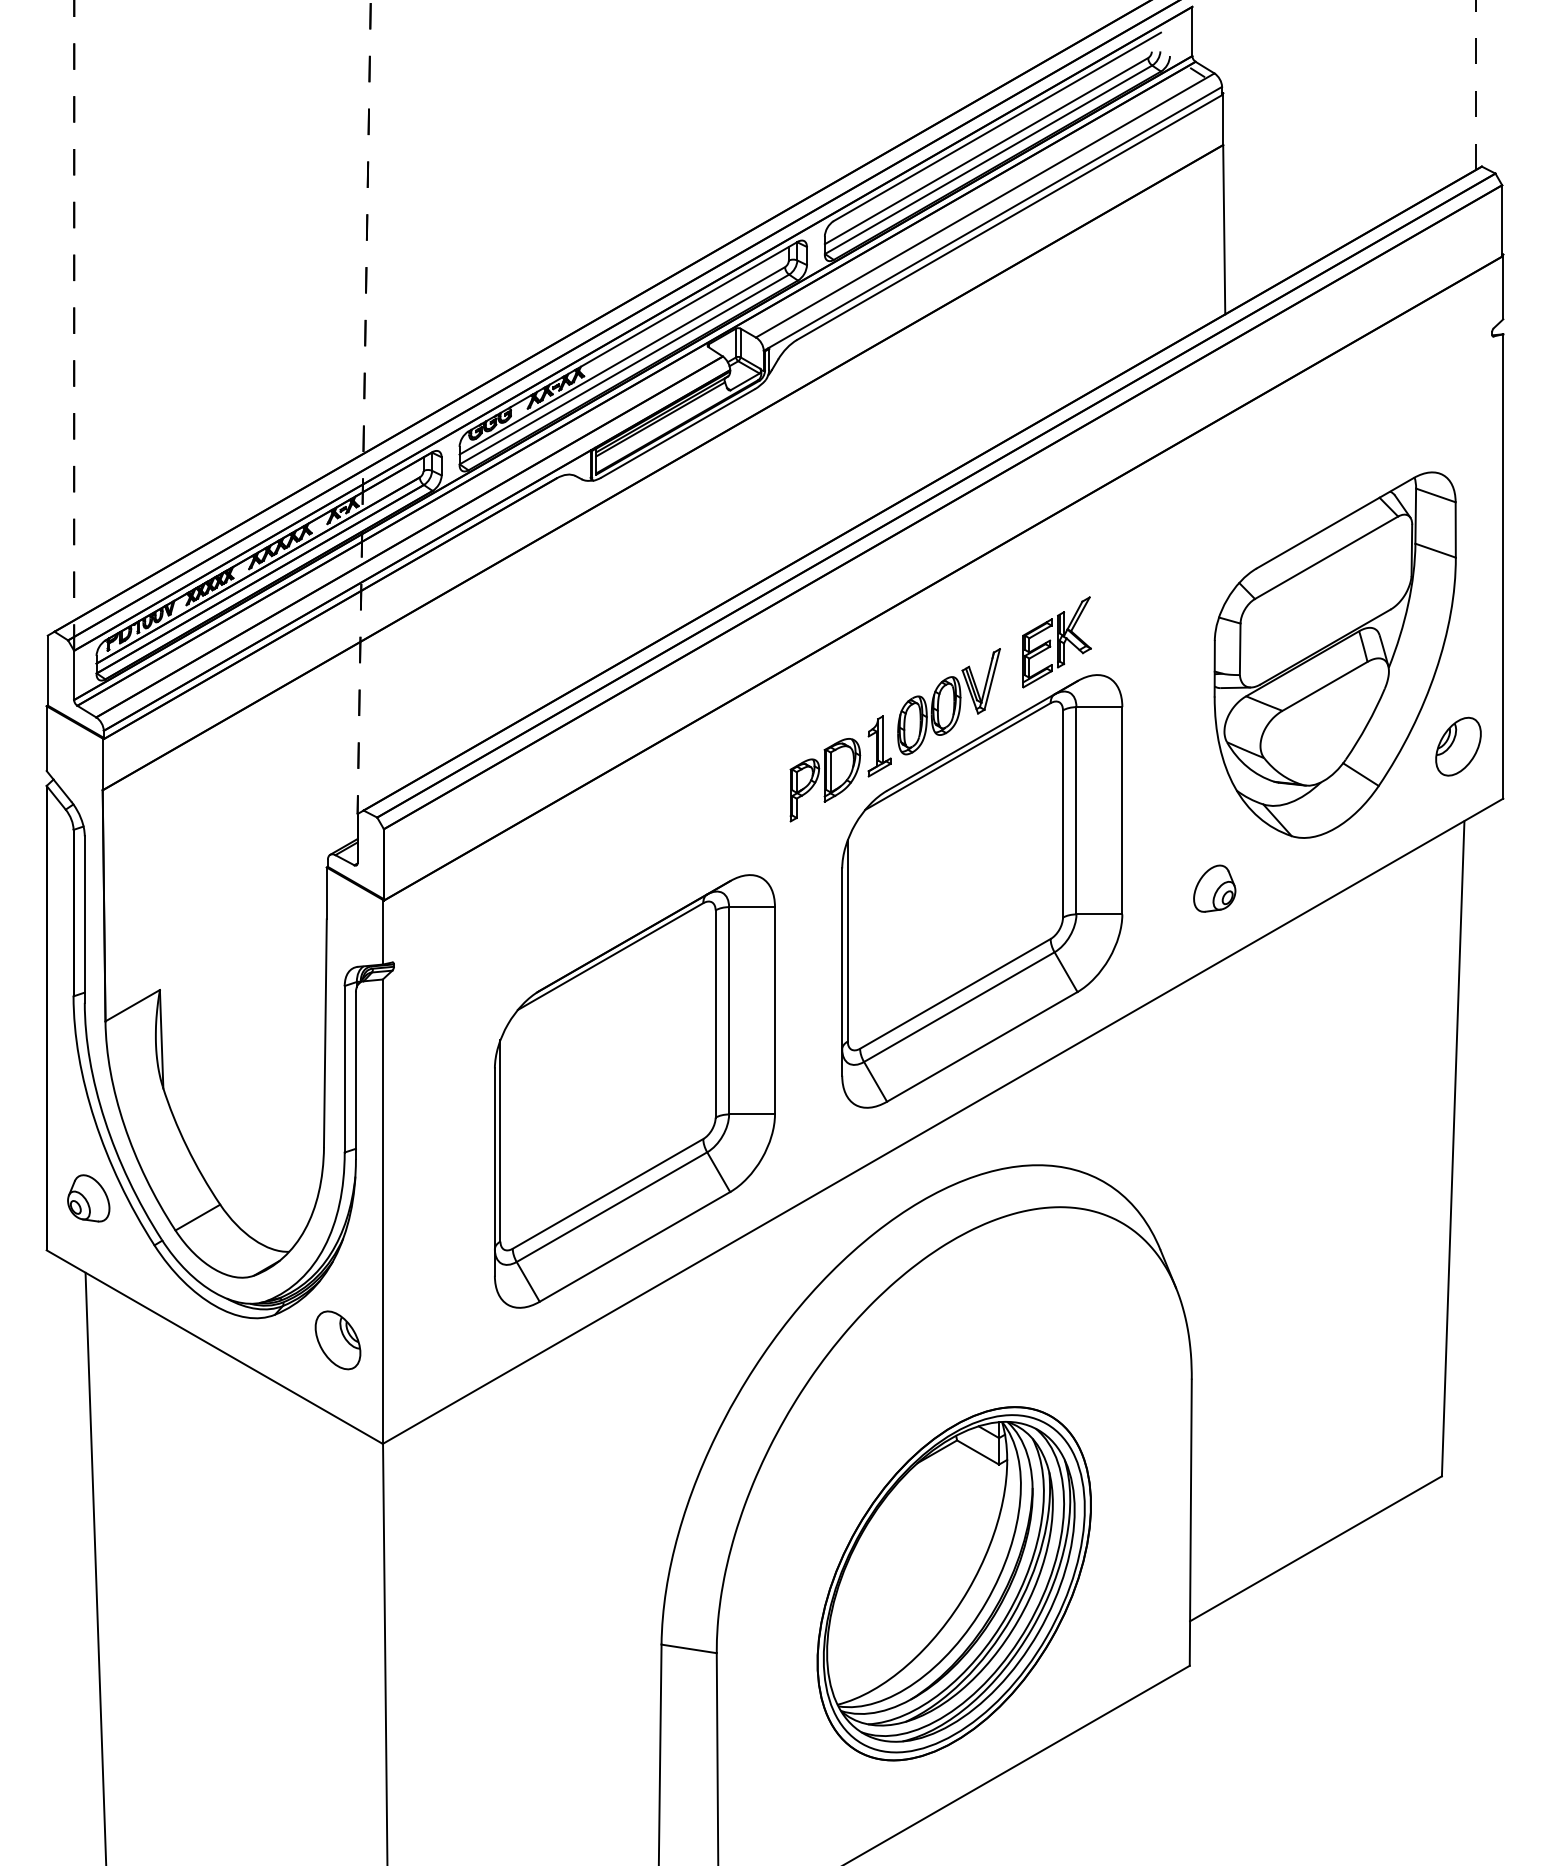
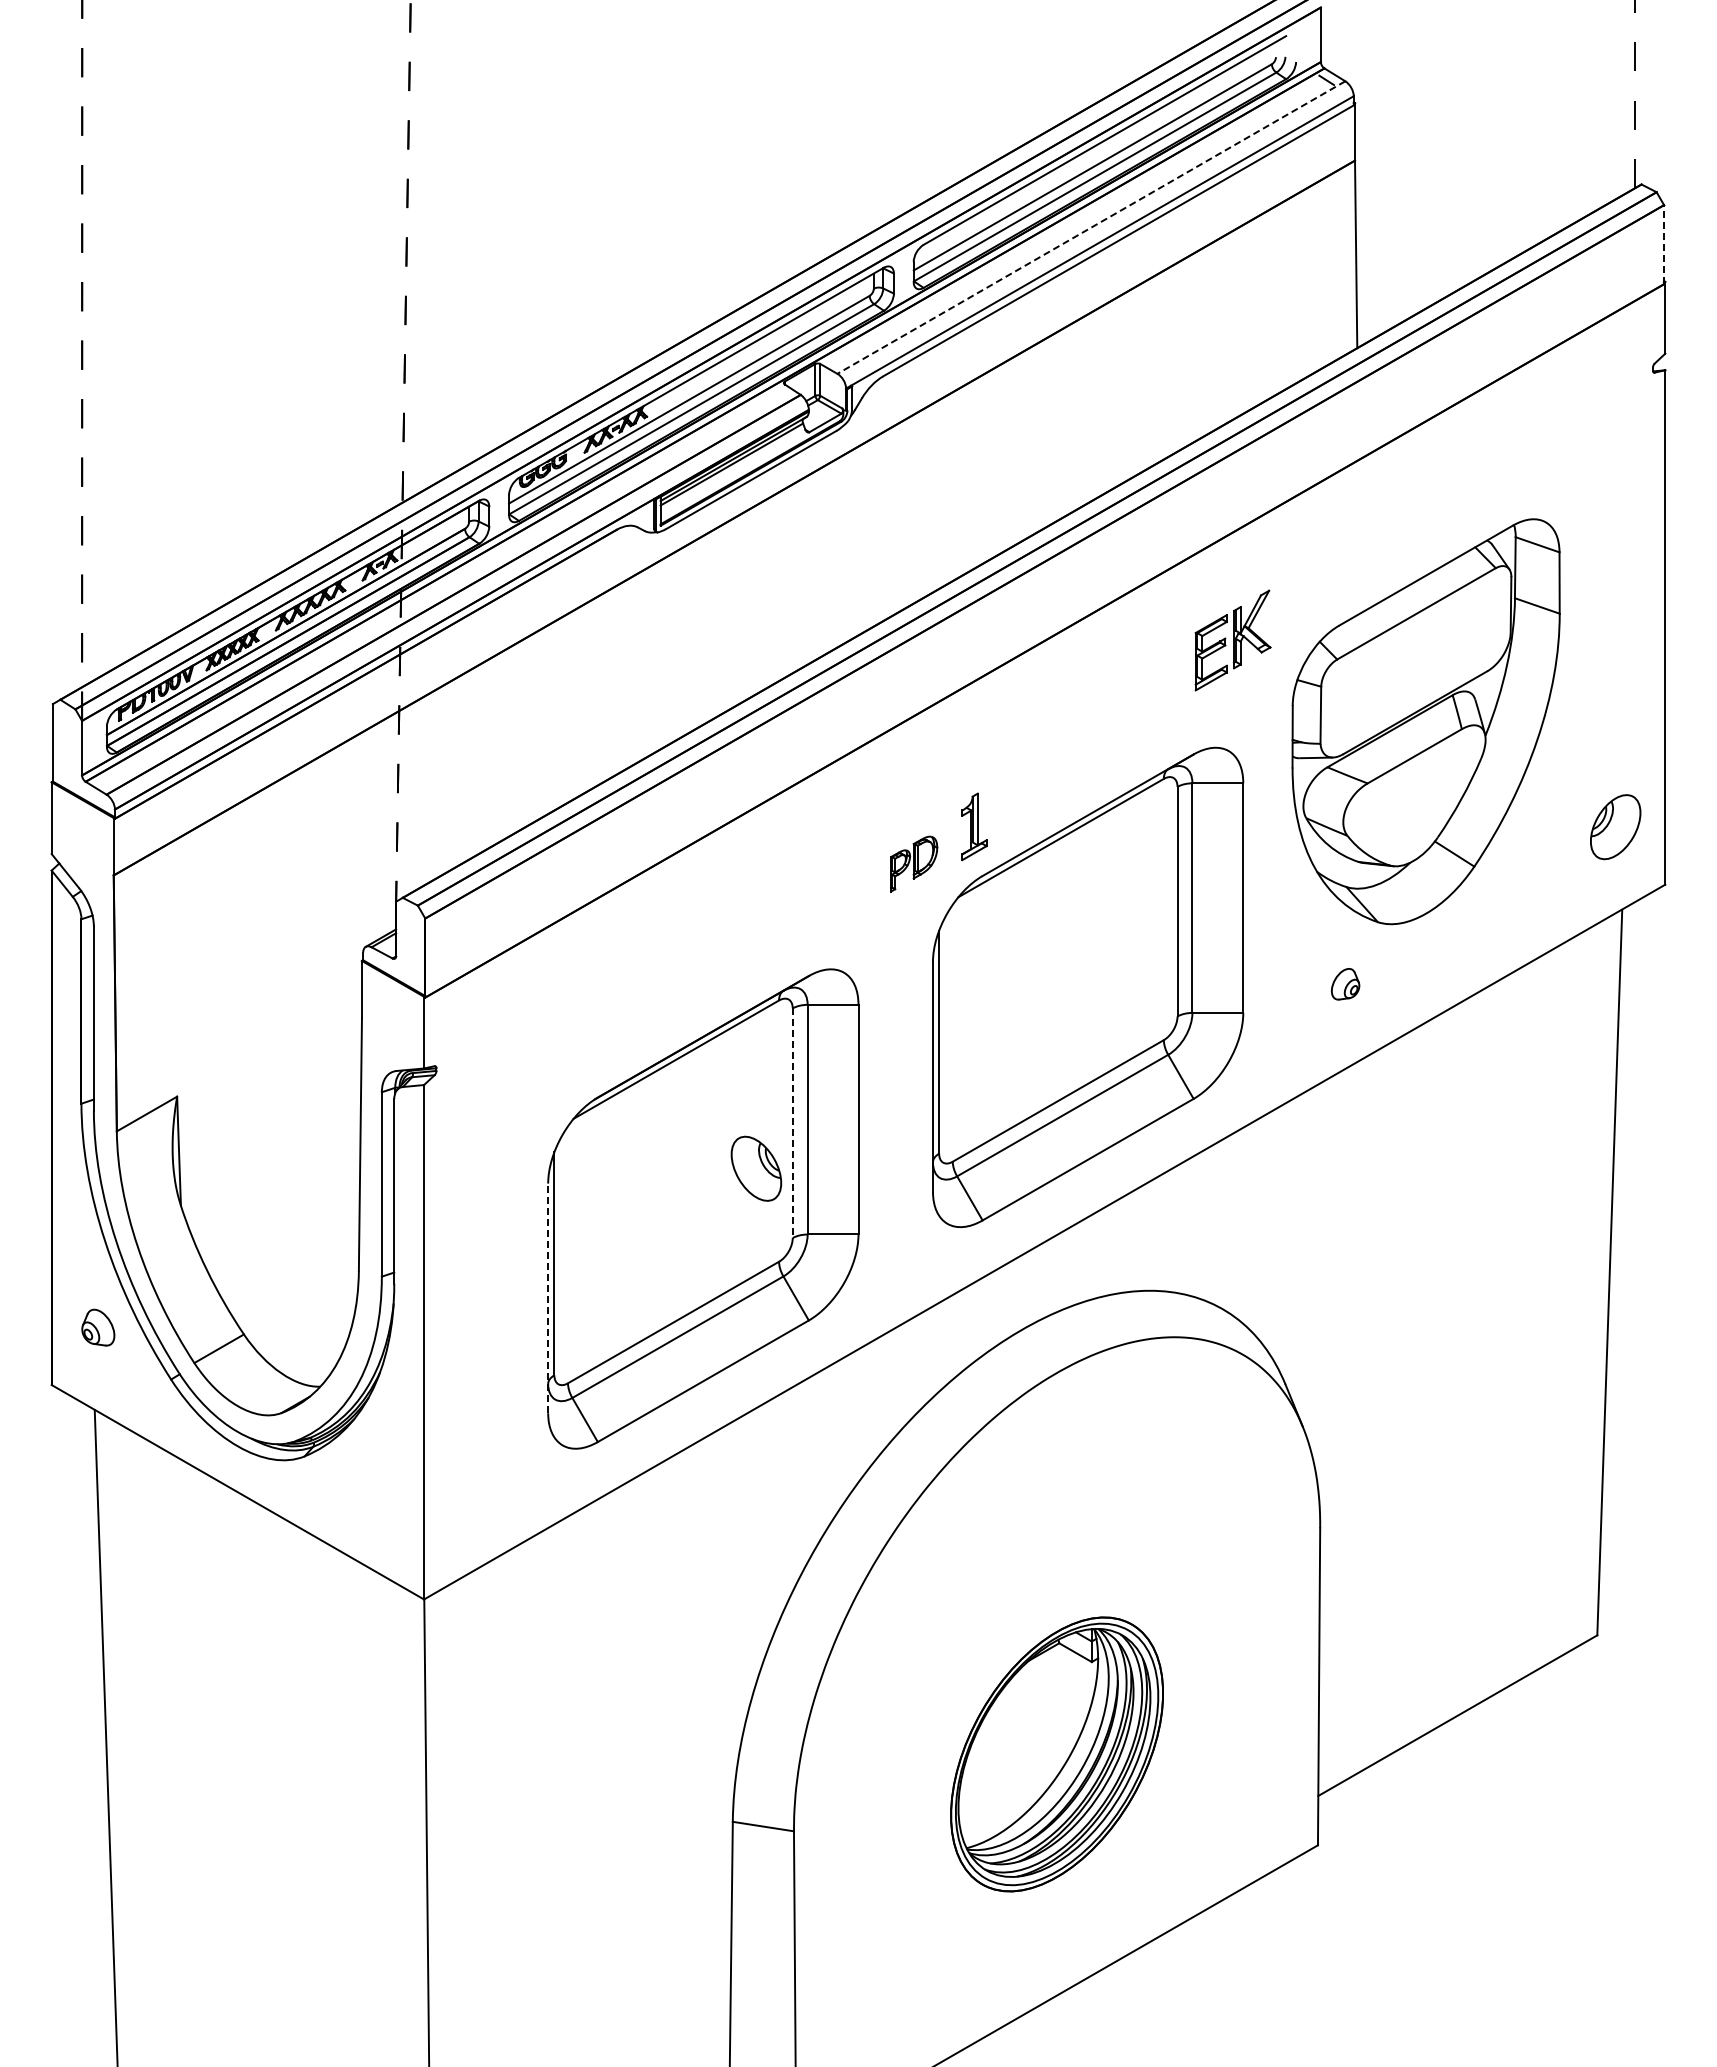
line: (984, 205) -> (1090, 227), solid -> dashed
line: (1502, 220) -> (1664, 244), solid -> dashed
part: (1056, 642) -> (1232, 640), moved
part: (1334, 654) -> (1425, 721), moved
part: (949, 701) -> (1051, 777), removed
part: (824, 779) -> (913, 863), size x0.6
part: (1214, 887) -> (1345, 983), size x0.6
line: (715, 1014) -> (792, 1123), solid -> dashed
line: (495, 1172) -> (548, 1298), solid -> dashed
part: (88, 1198) -> (98, 1327), size x0.7
part: (338, 1340) -> (756, 1168), moved
part: (953, 1583) -> (1056, 1754), size x0.7

